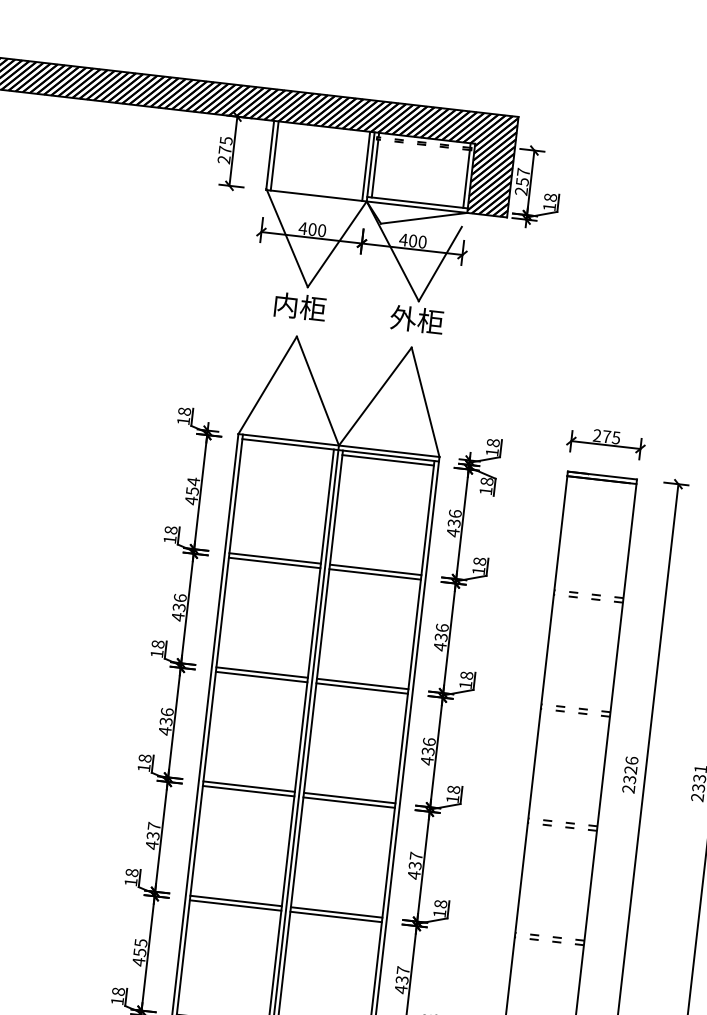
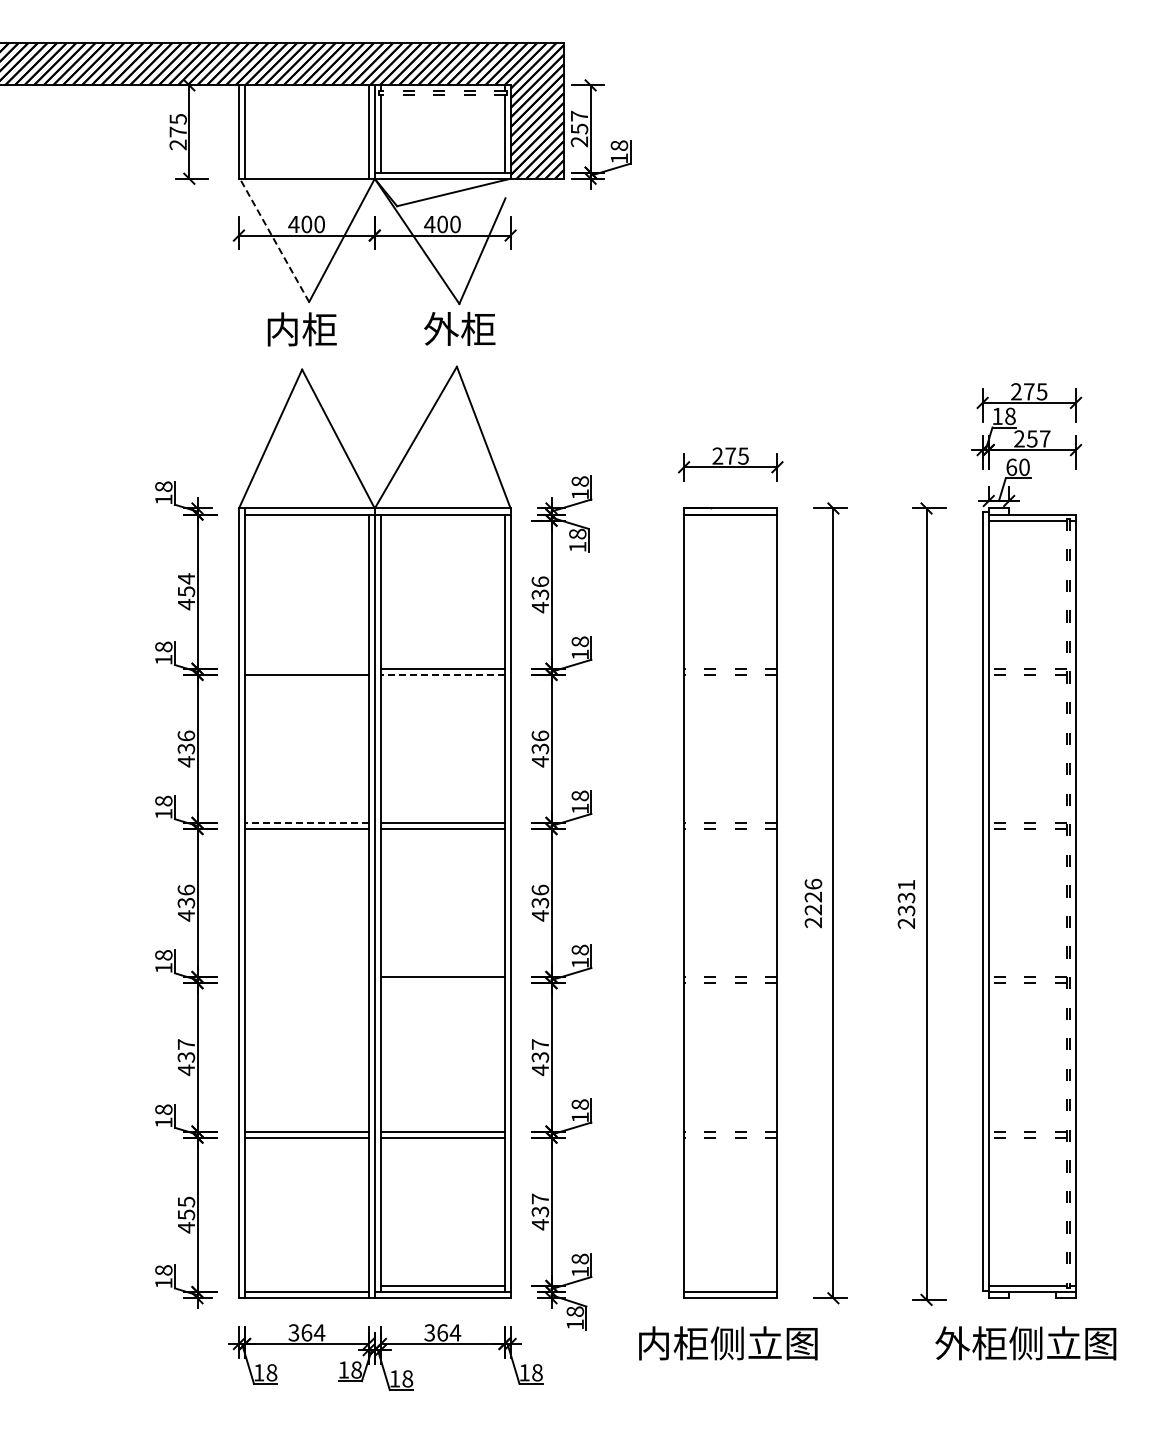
line: (287, 237) -> (274, 239), solid -> dashed
line: (388, 460) -> (442, 520), removed
line: (274, 558) -> (306, 668), removed
line: (375, 574) -> (442, 674), solid -> dashed
line: (261, 672) -> (306, 822), solid -> dashed
text: (629, 779) -> (813, 909), 2326 -> 2226
line: (248, 786) -> (306, 977), removed
line: (248, 791) -> (306, 983), removed
line: (349, 802) -> (442, 983), removed

